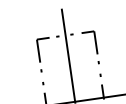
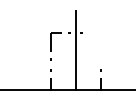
part: (90, 48) -> (95, 46), removed

